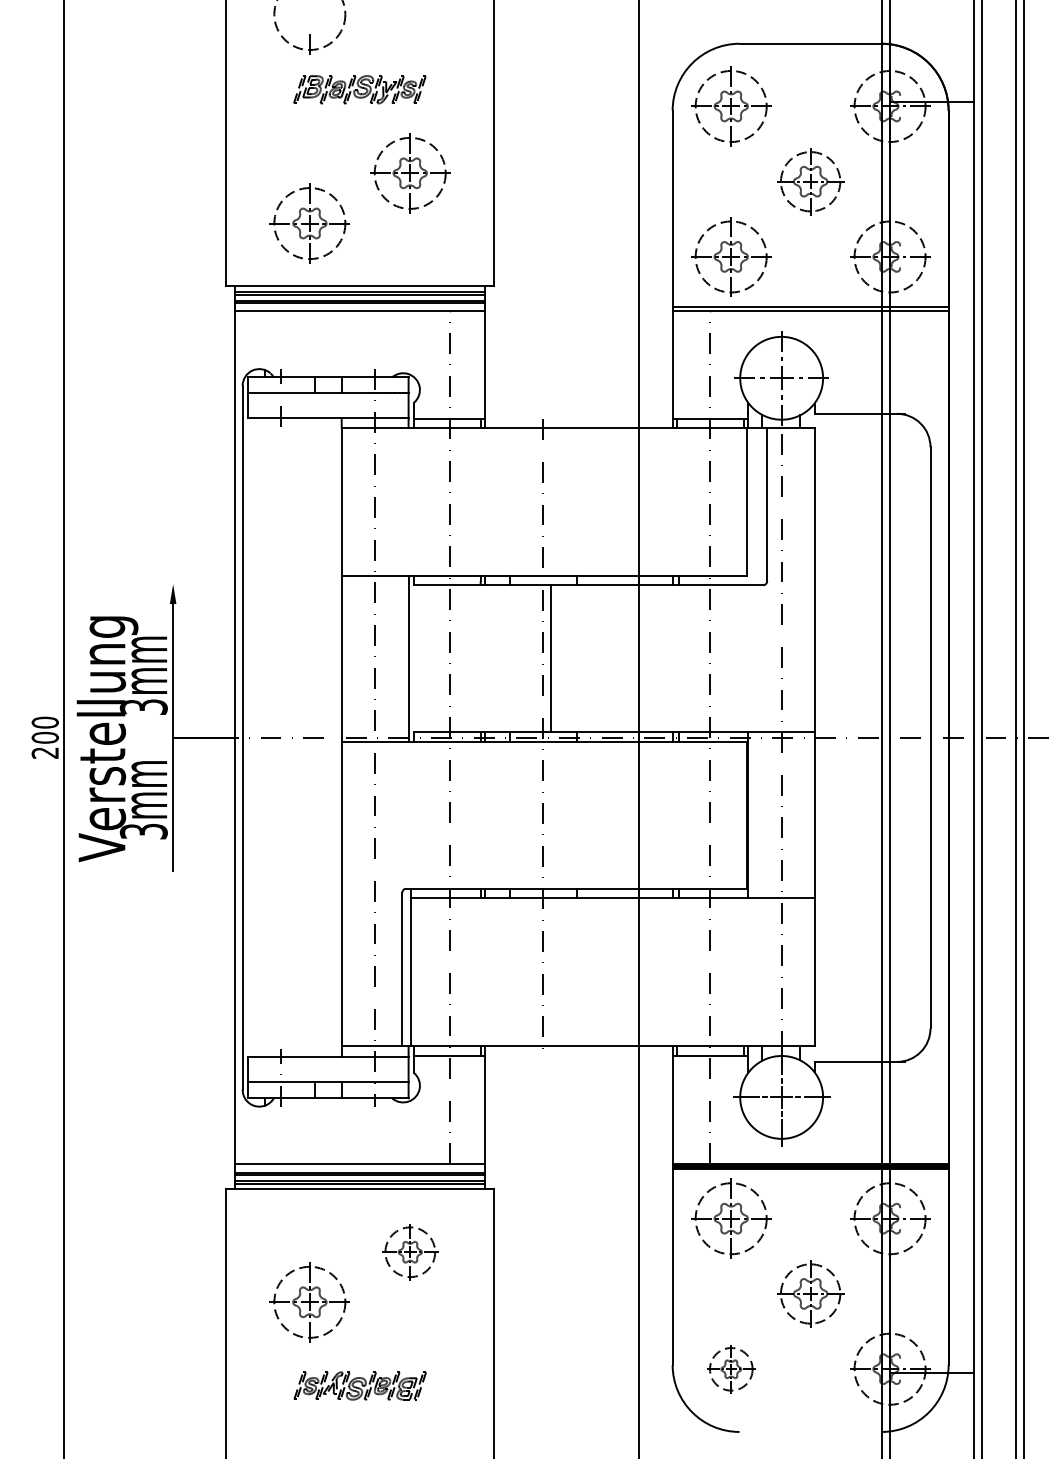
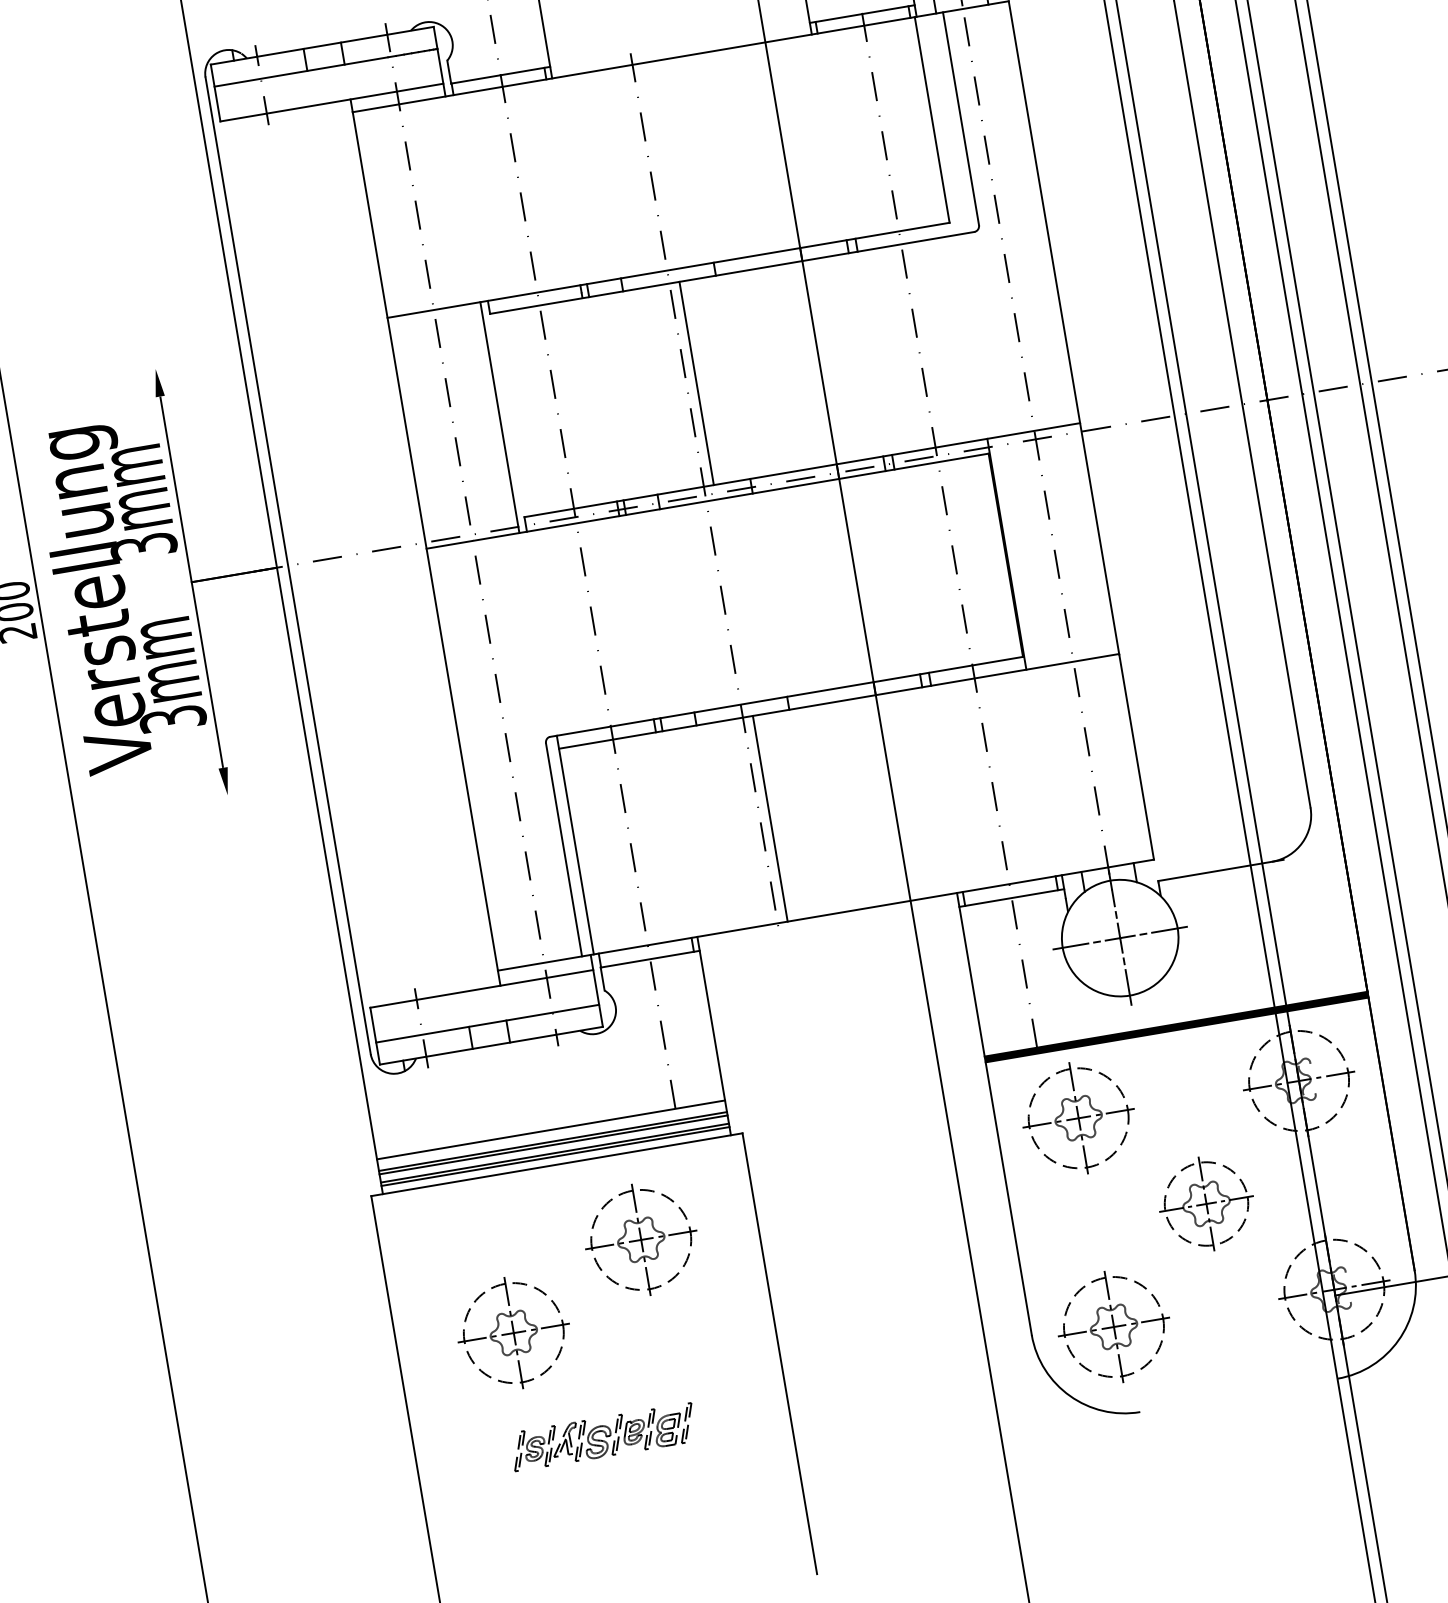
fill: (172, 881) -> (224, 781), added
line: (550, 972) -> (770, 819), added
part: (410, 1252) -> (641, 1240), size x1.43
part: (731, 1369) -> (1114, 1327), size x1.67

